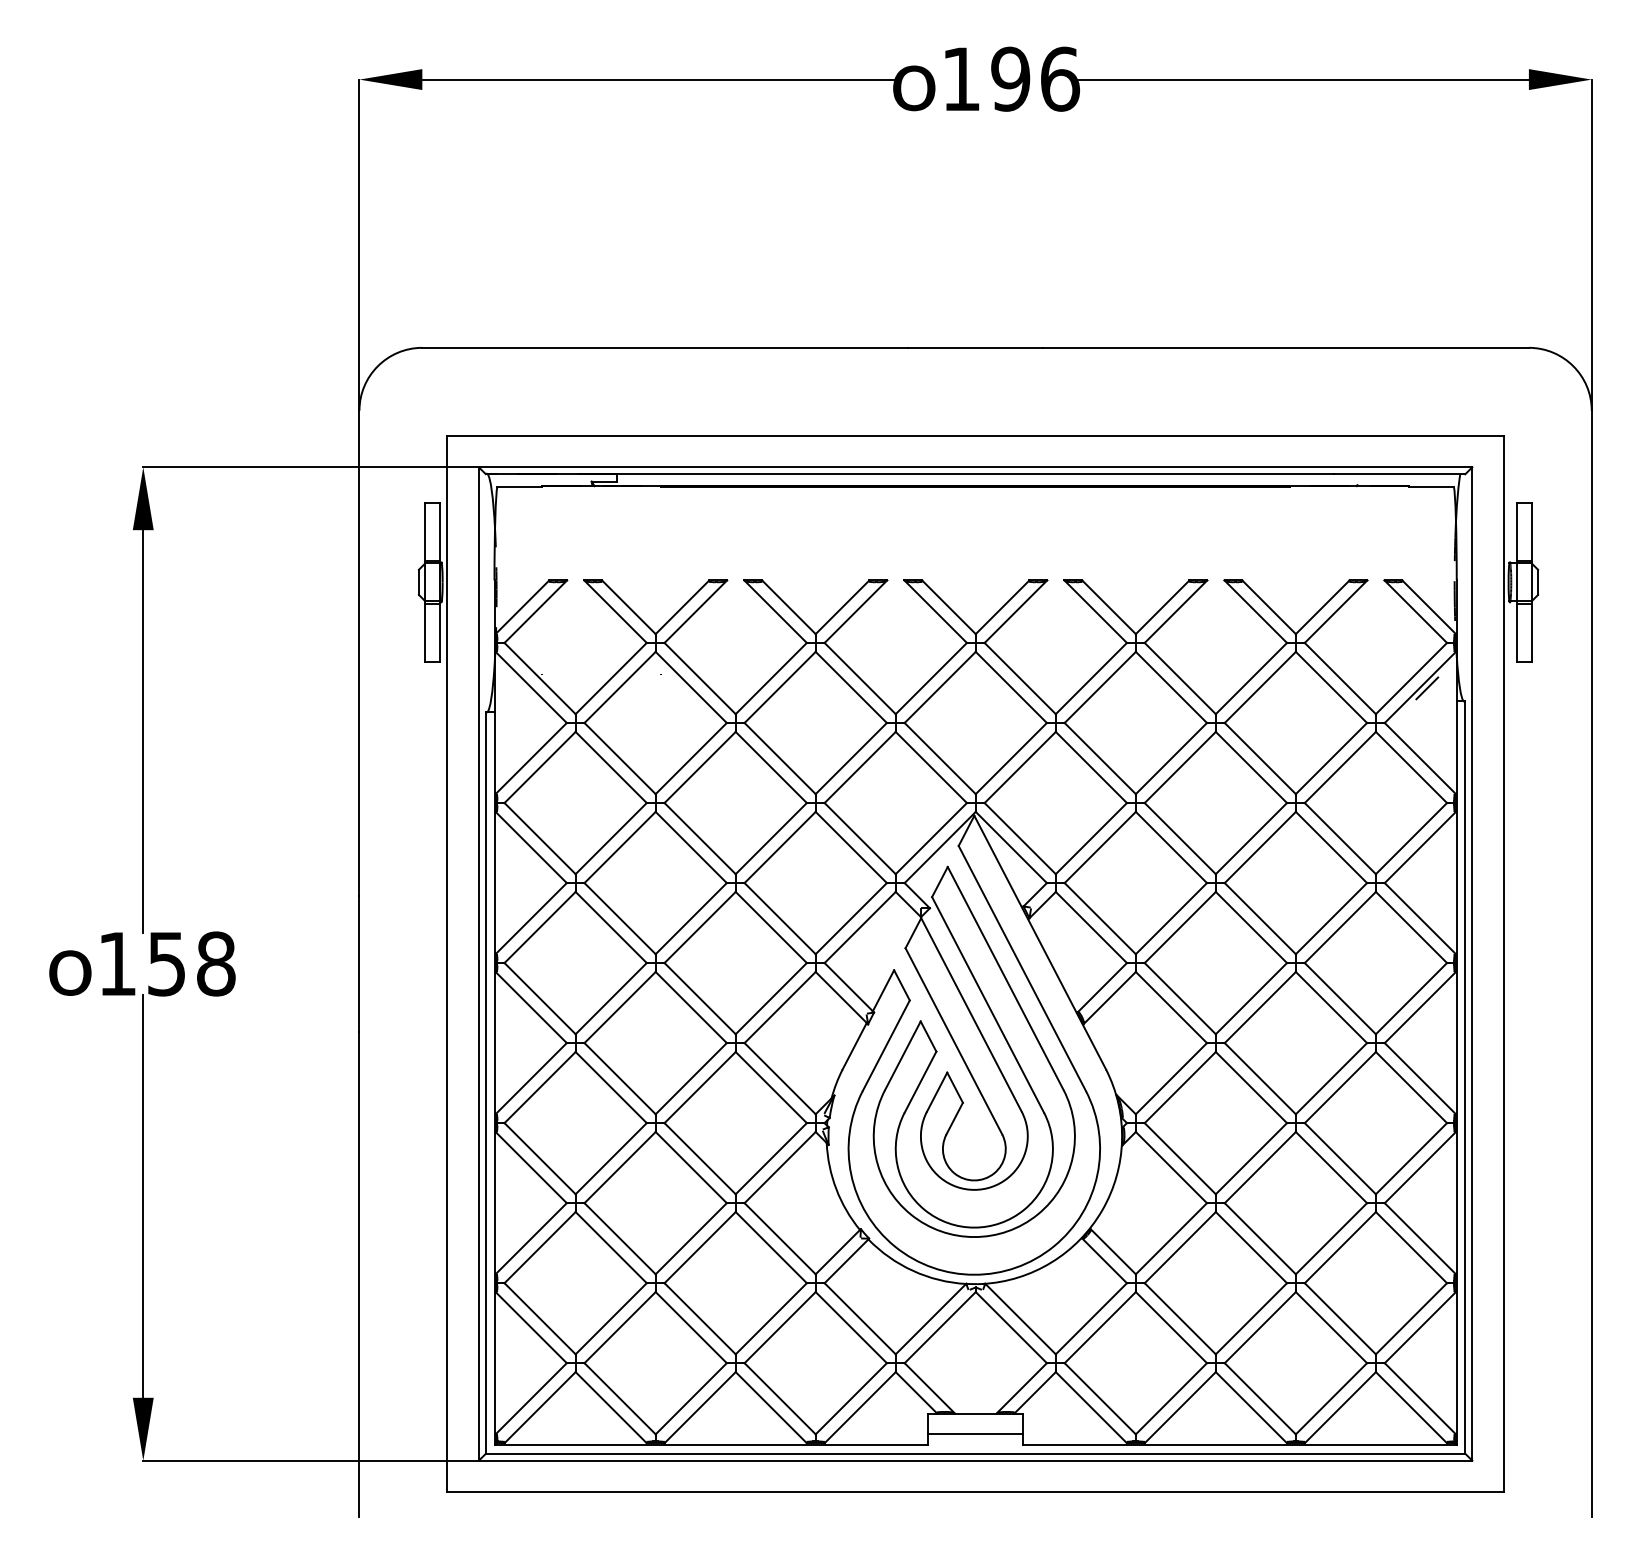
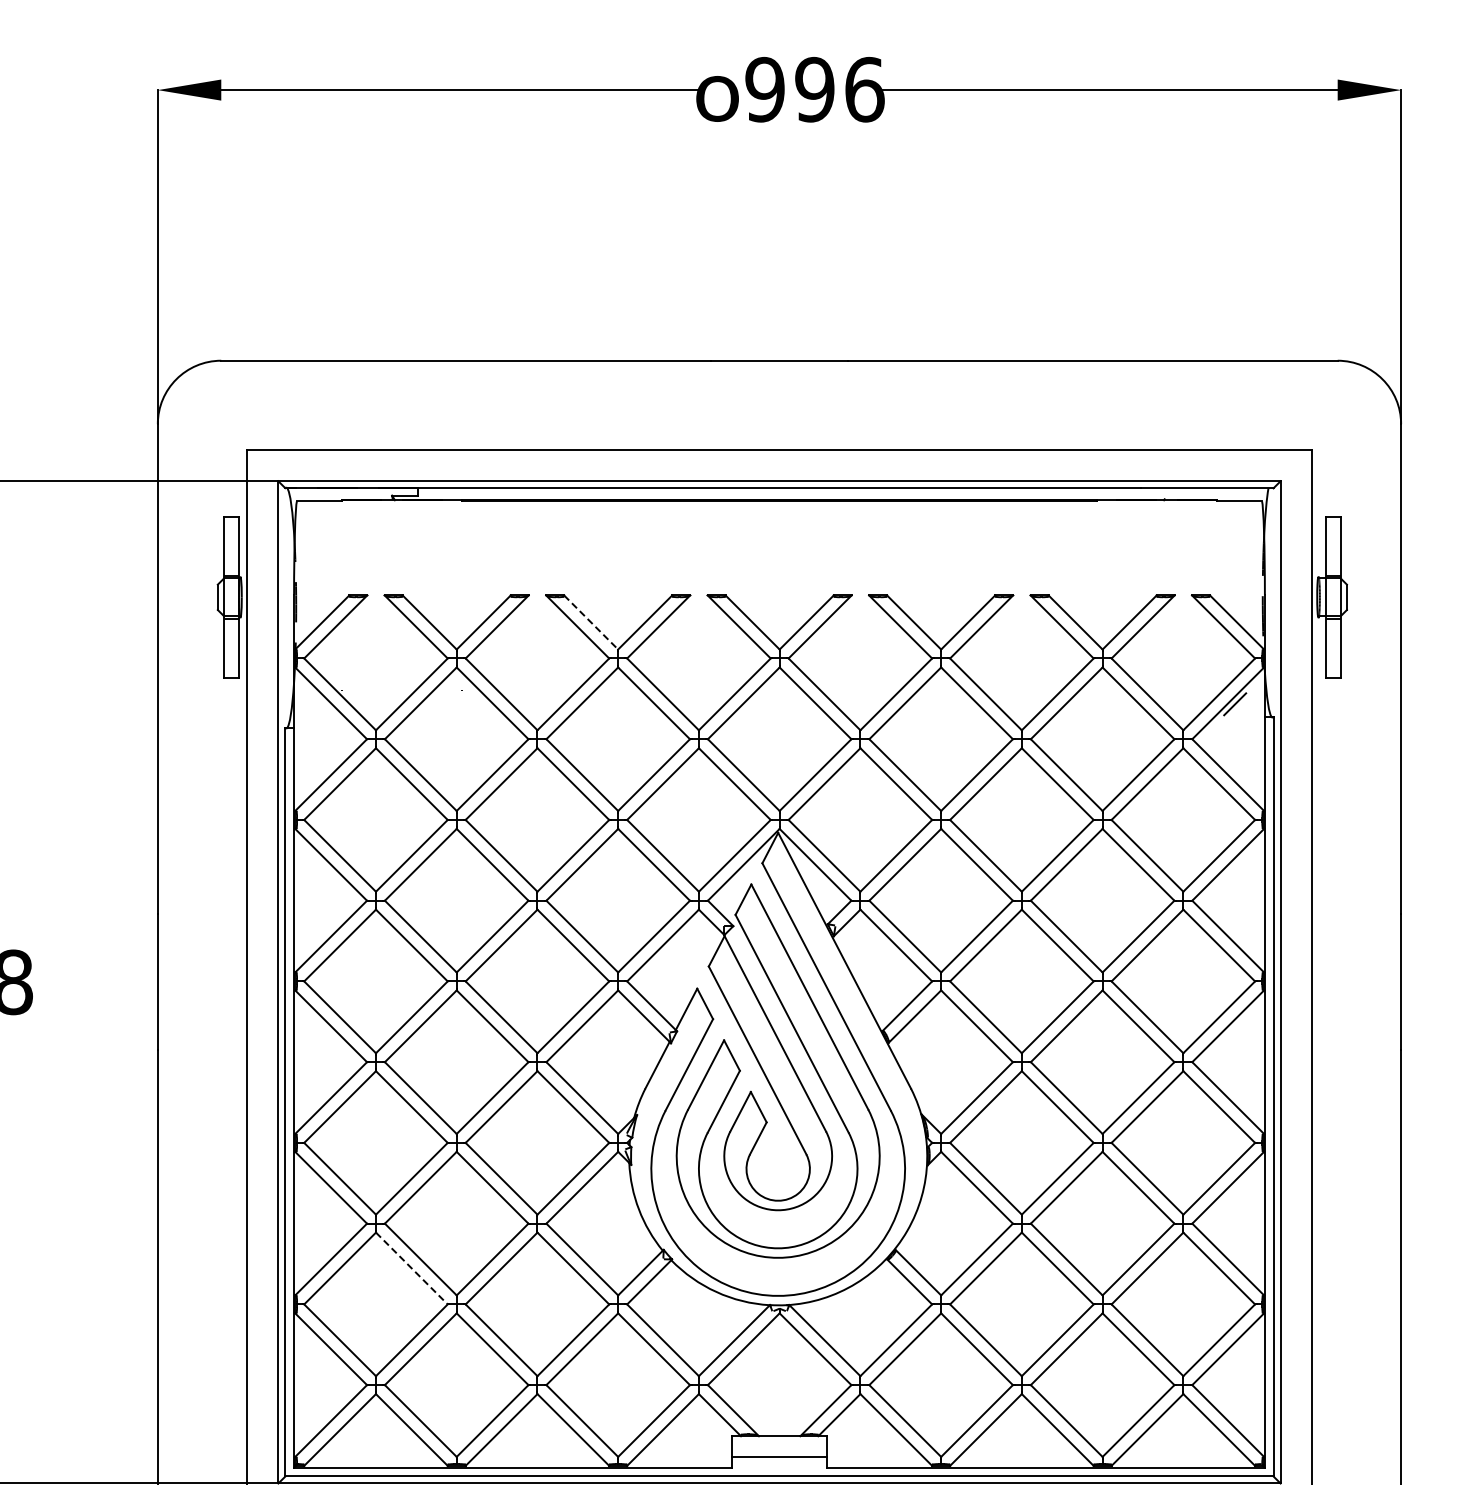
text: (960, 78) -> (764, 88), 196 -> 996
line: (788, 607) -> (590, 622), solid -> dashed
line: (611, 1247) -> (412, 1268), solid -> dashed

